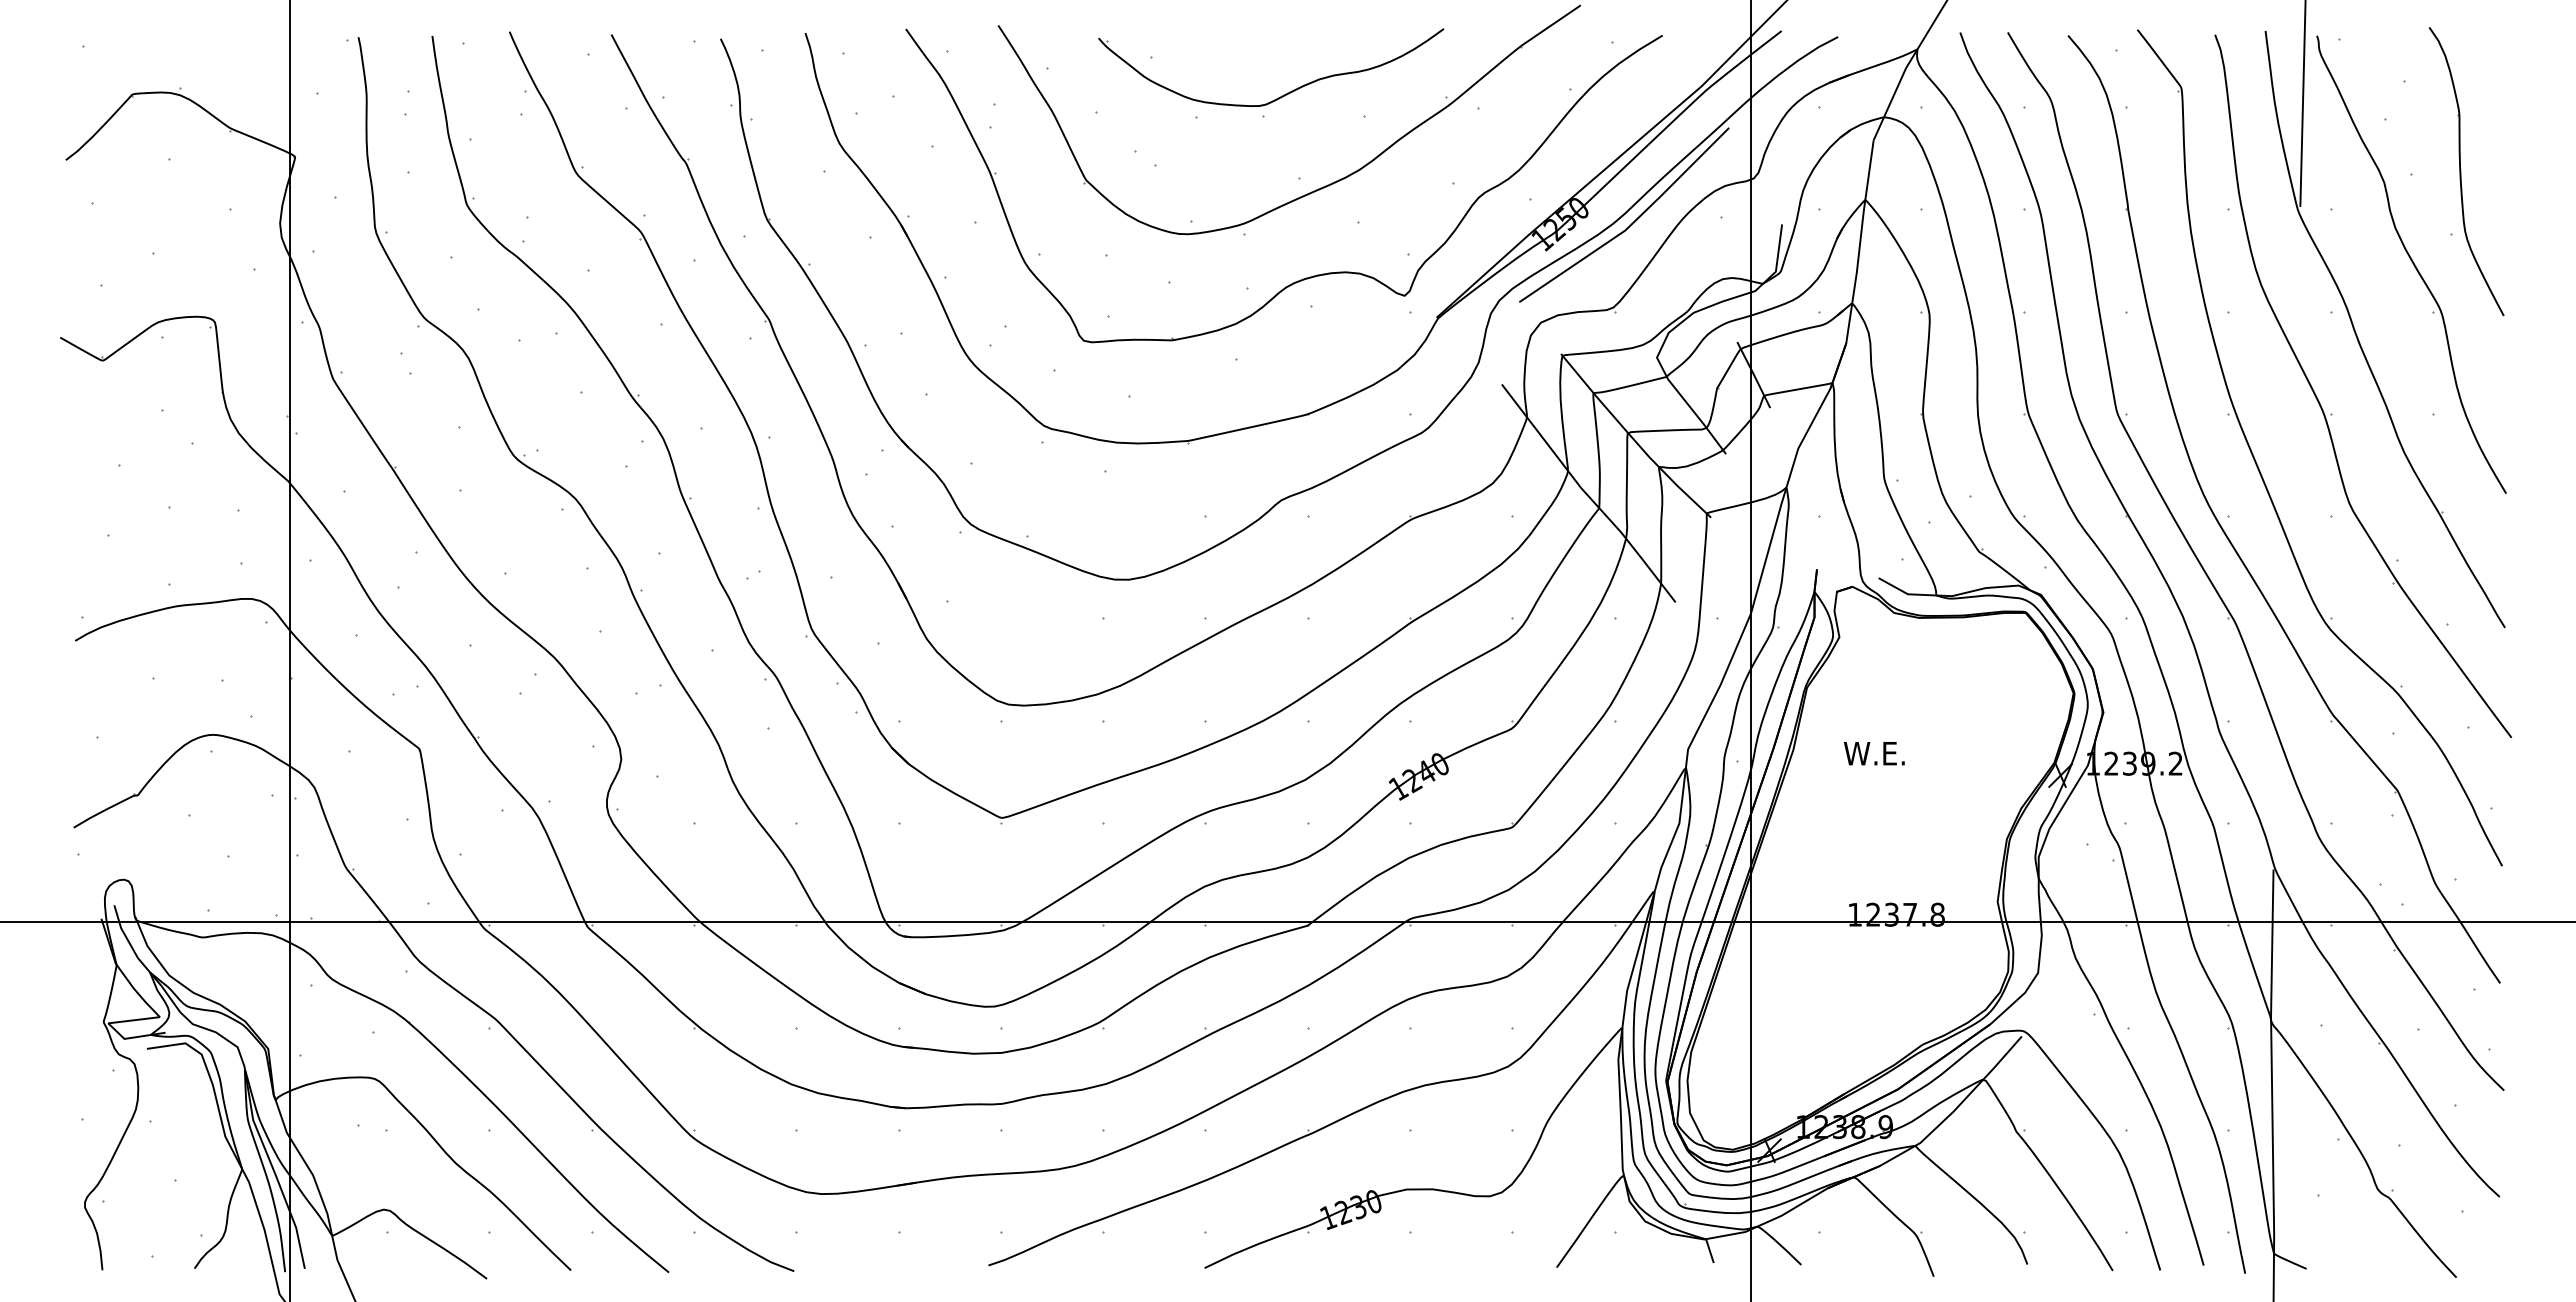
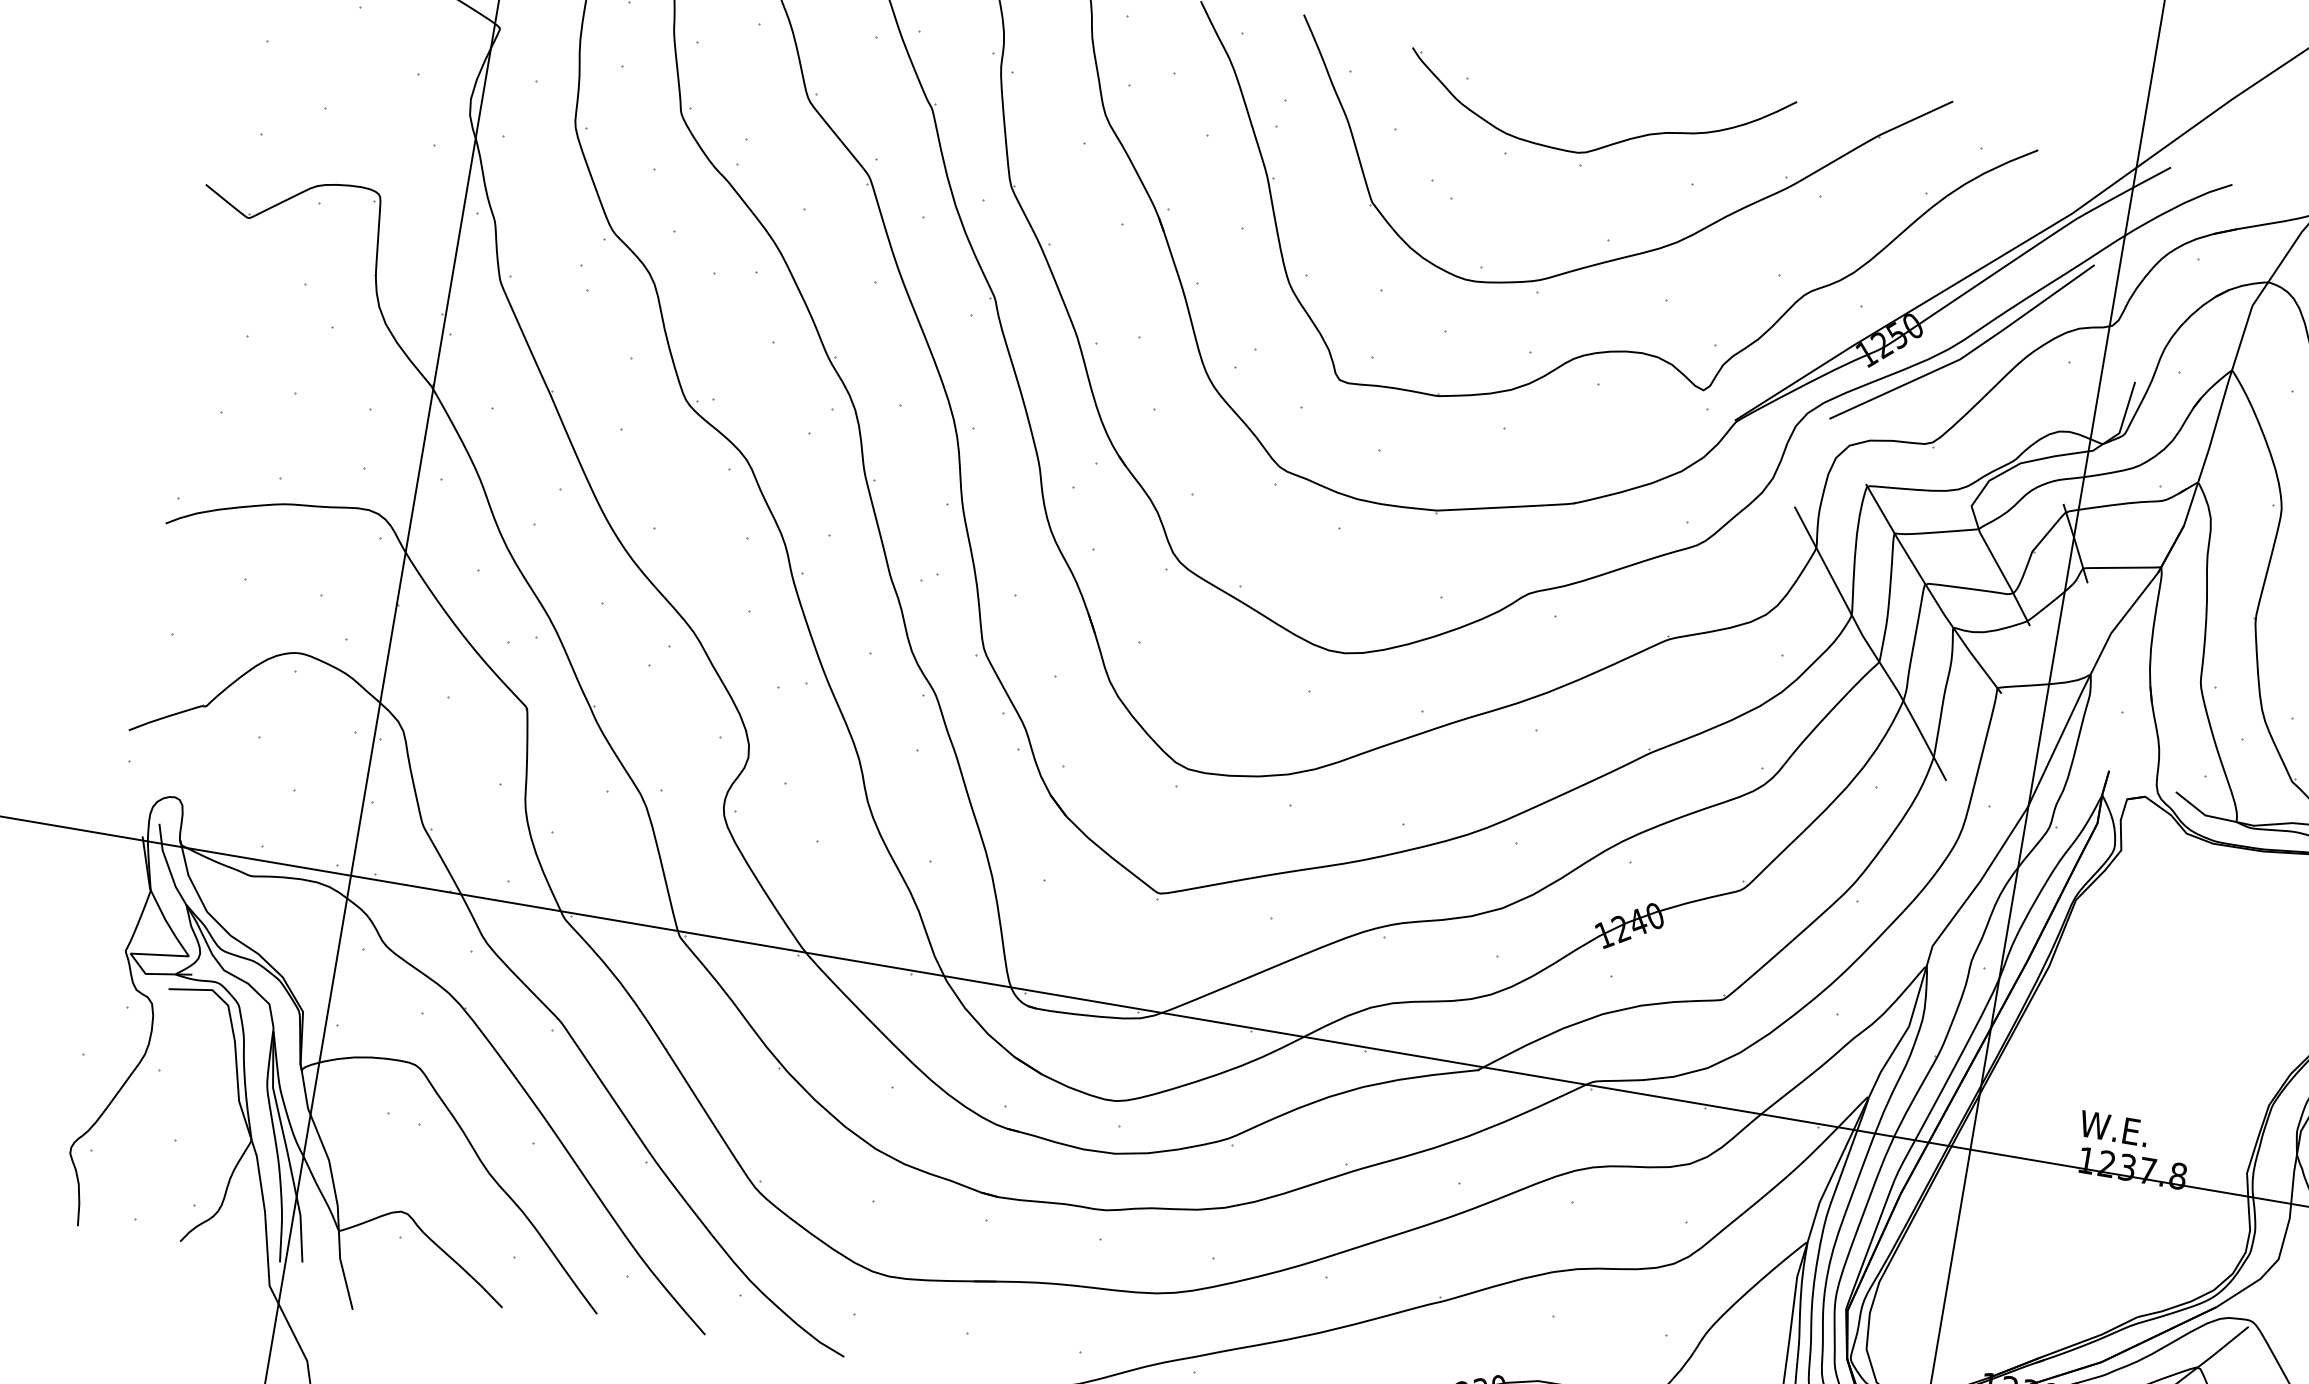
text: (1874, 753) -> (2114, 1128), moved

